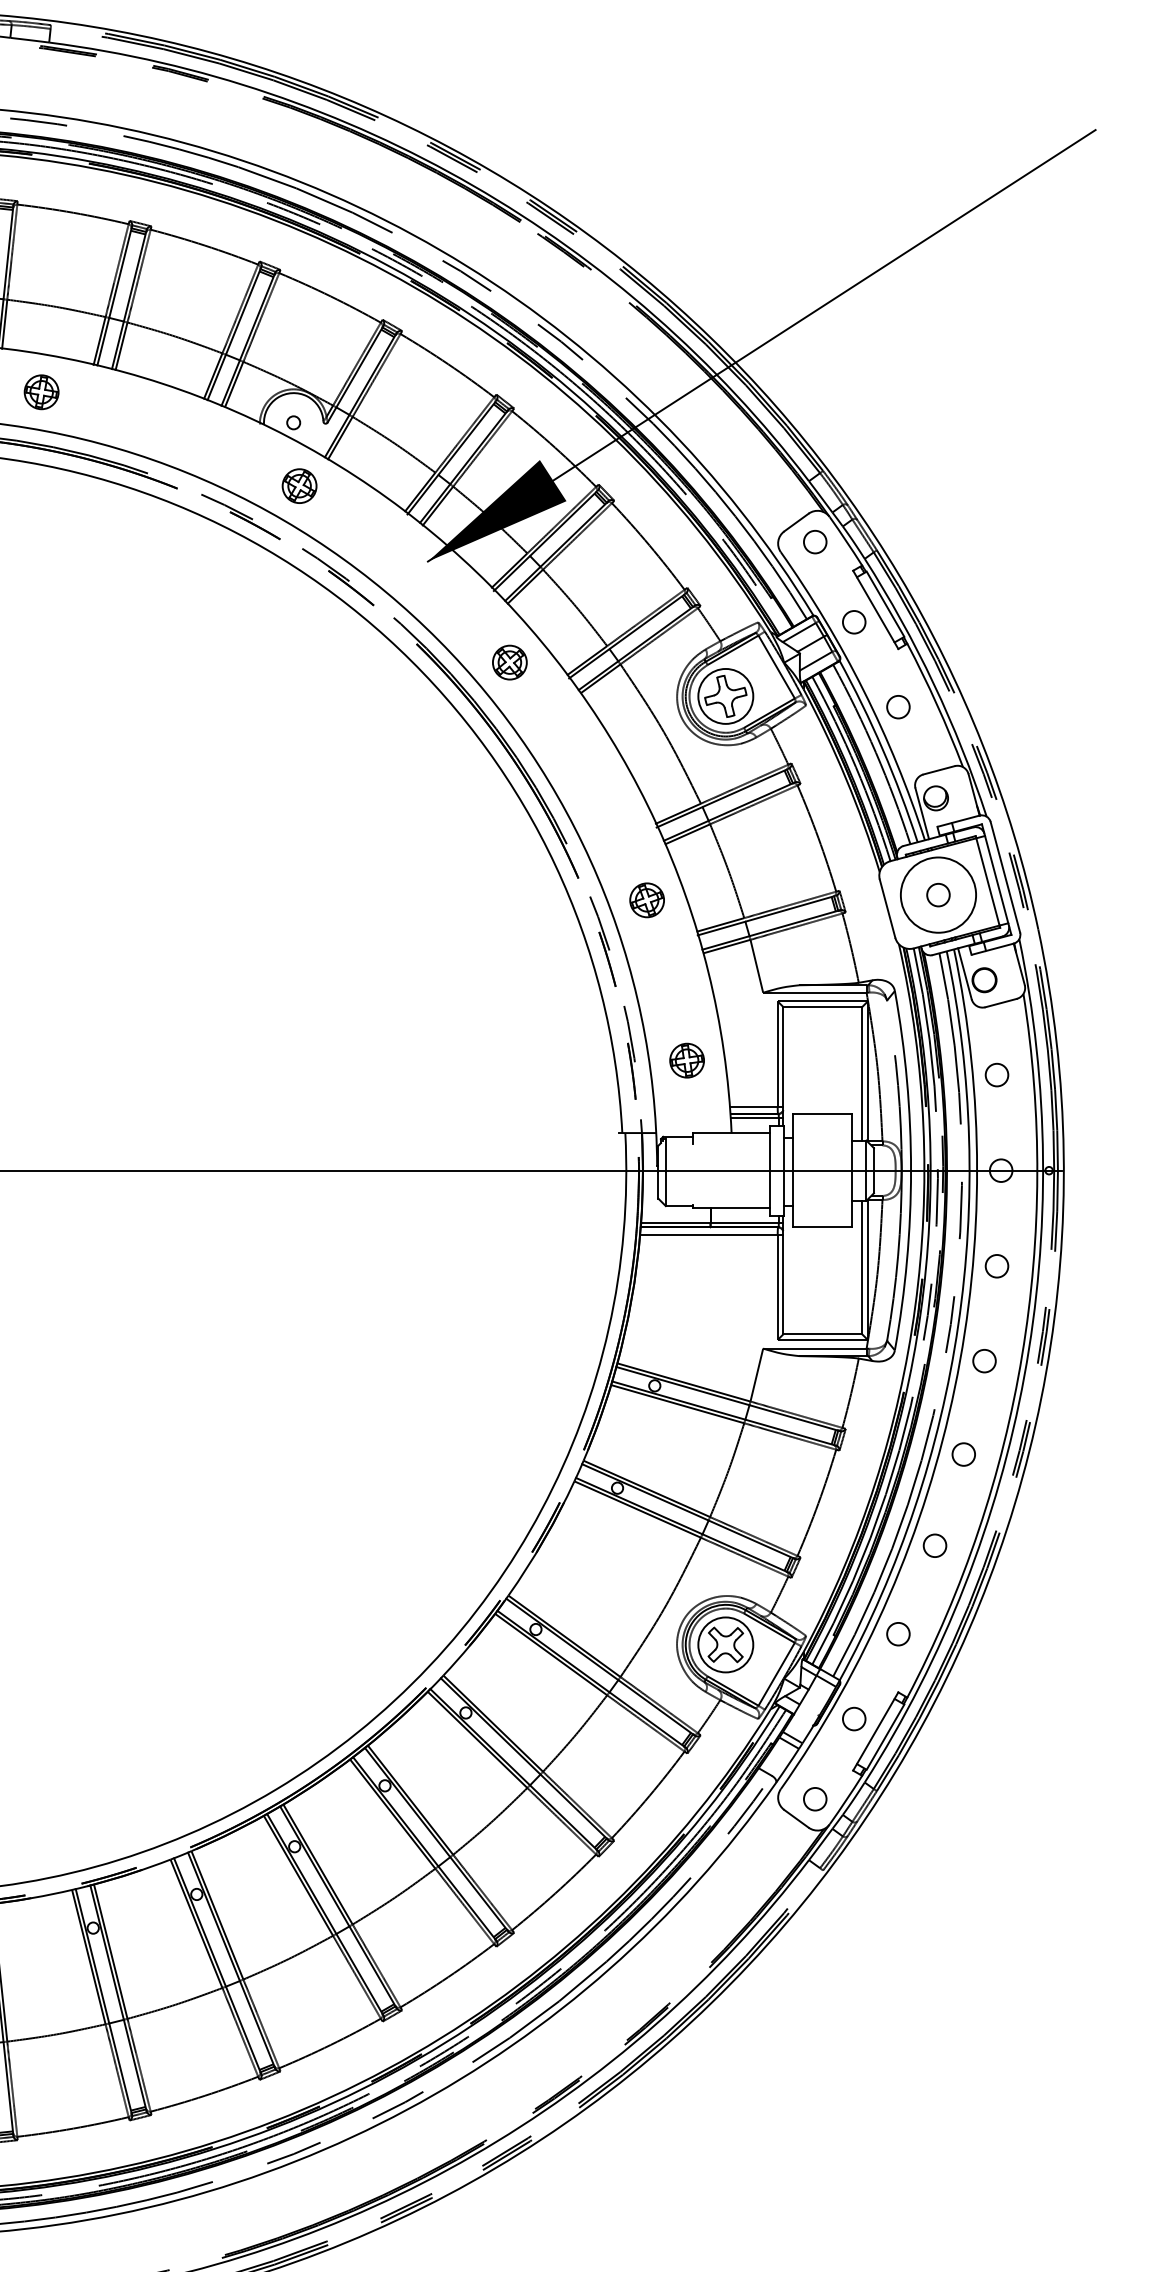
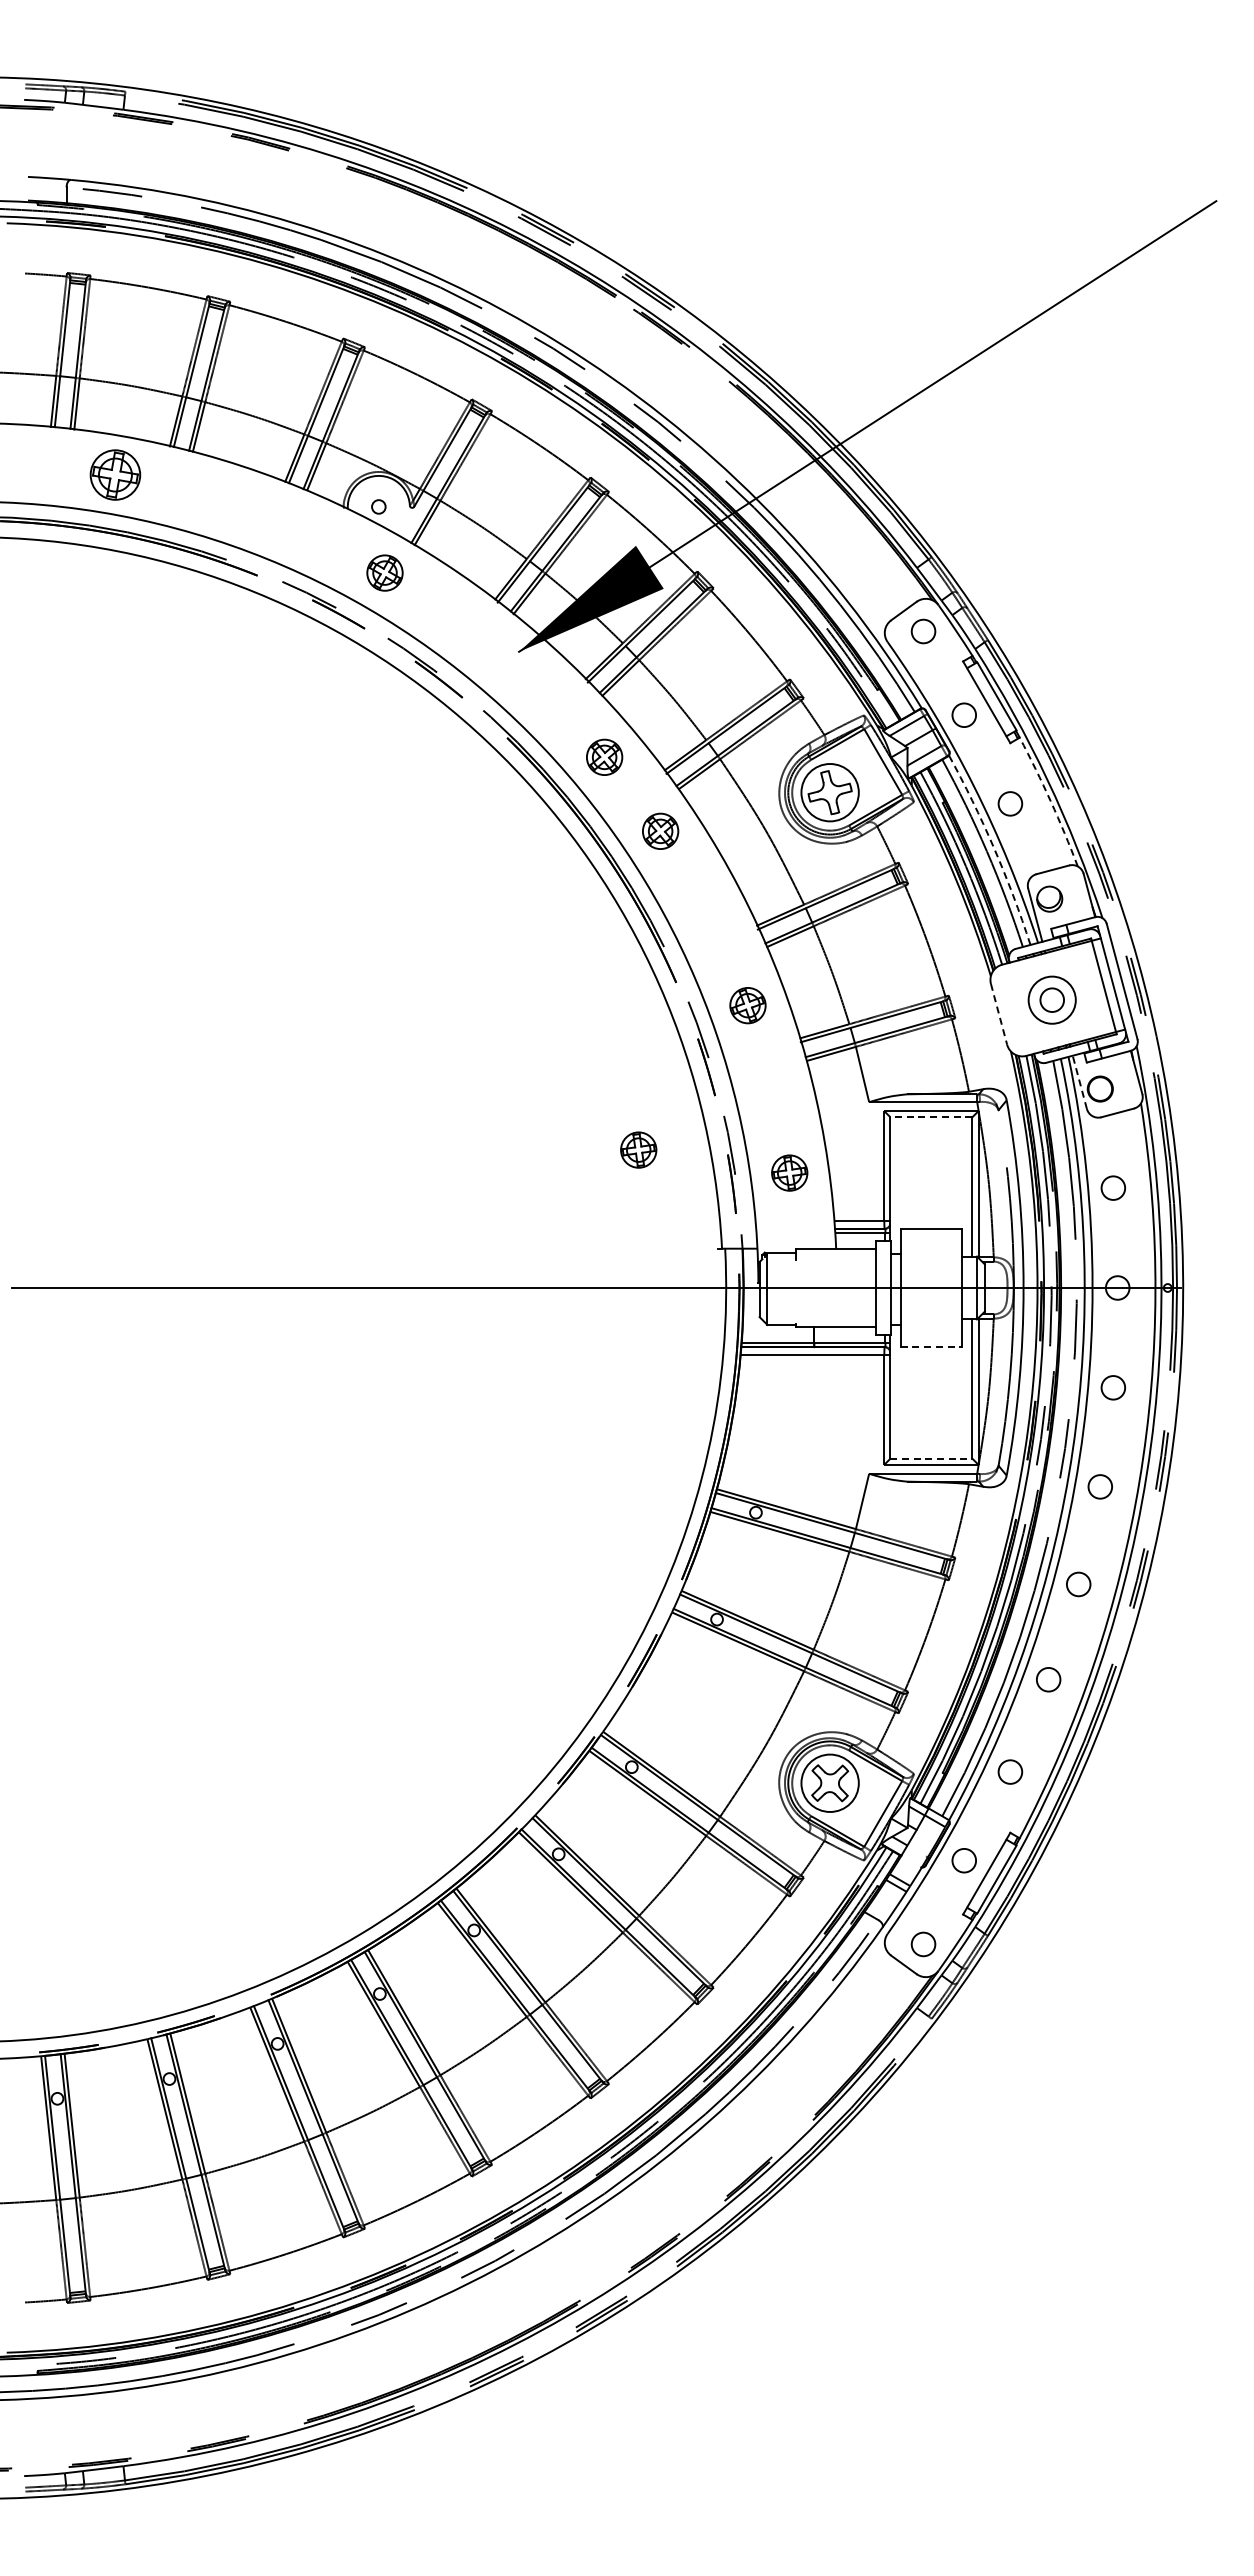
part: (41, 391) -> (115, 474), size x1.4
arc: (936, 704) -> (1050, 801), solid -> dashed
part: (563, 732) -> (660, 830), added
arc: (882, 748) -> (993, 847), solid -> dashed
circle: (937, 894) -> (1051, 999), size x0.6
line: (887, 908) -> (999, 1014), solid -> dashed
line: (964, 973) -> (1079, 1082), solid -> dashed
line: (821, 1007) -> (930, 1117), solid -> dashed
part: (542, 1038) -> (638, 1149), added
line: (822, 1226) -> (931, 1346), solid -> dashed
line: (822, 1333) -> (931, 1458), solid -> dashed

